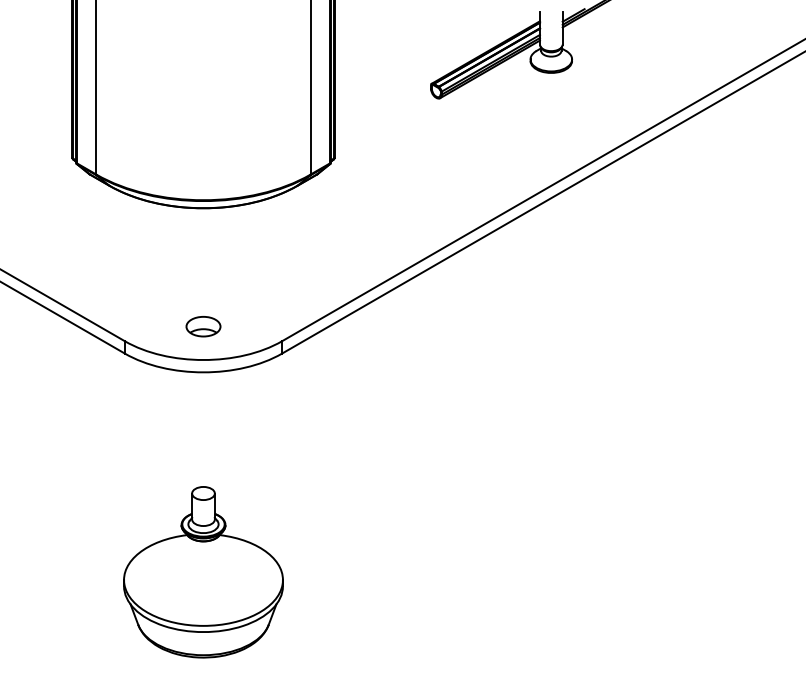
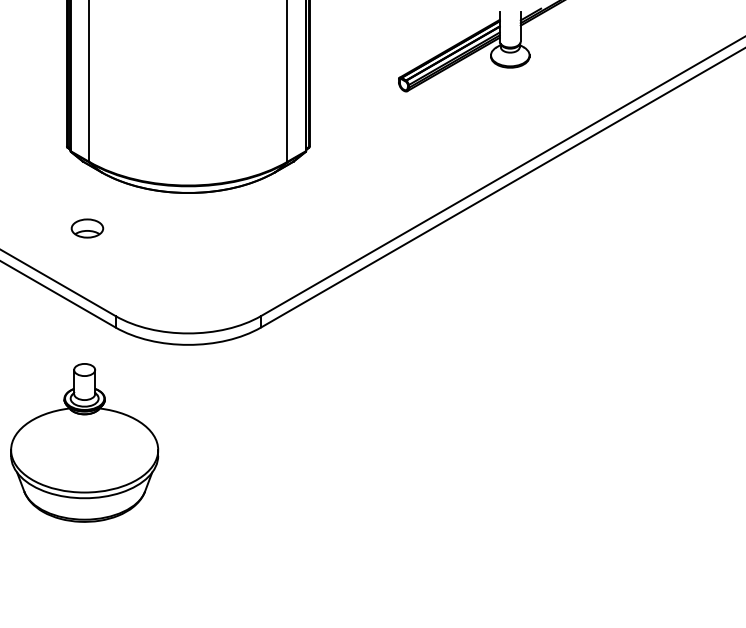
part: (203, 326) -> (87, 228), moved
part: (203, 572) -> (84, 443), moved

